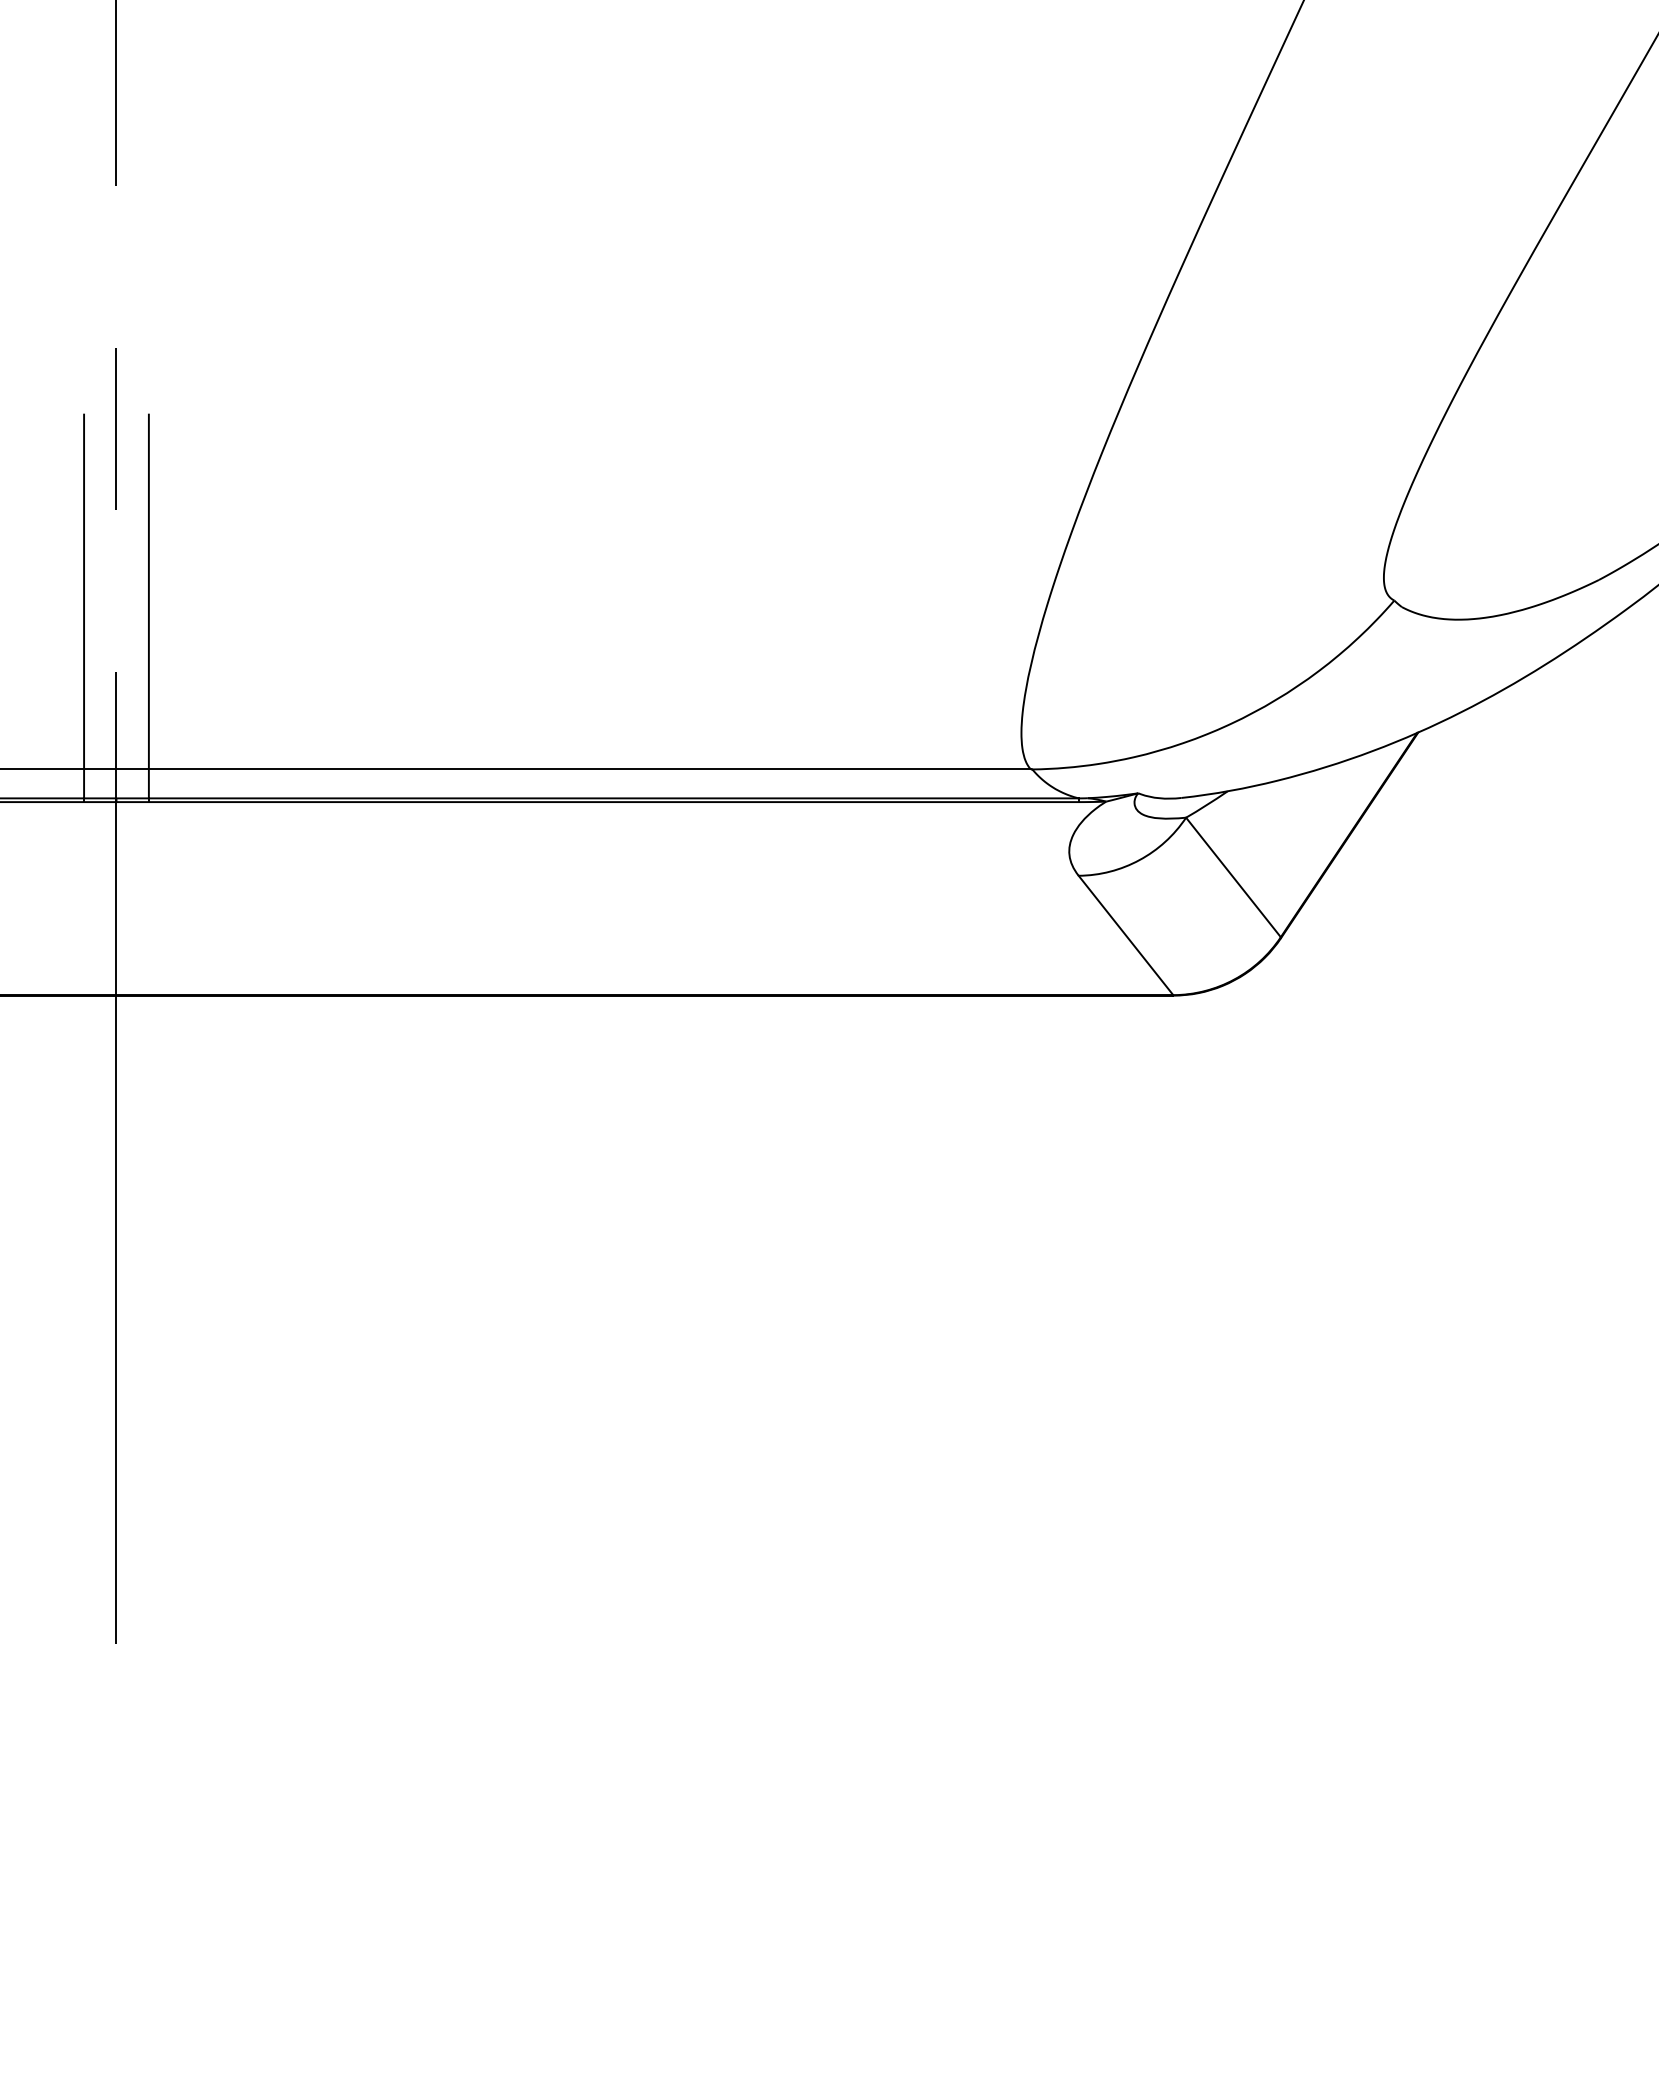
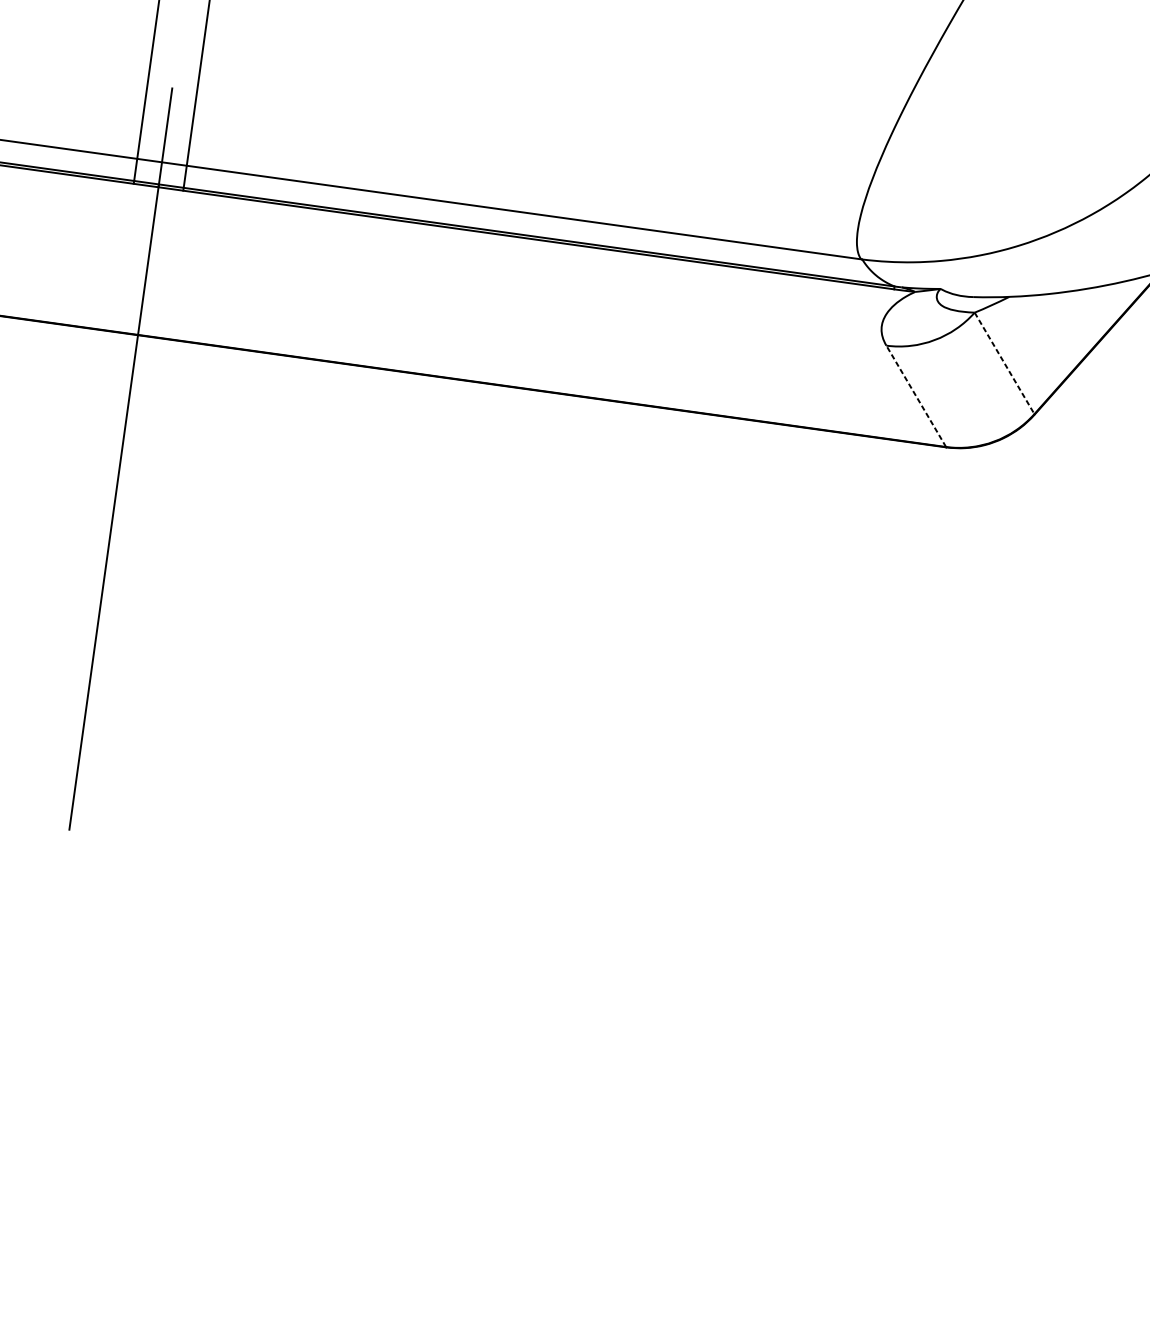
line: (1233, 877) -> (1004, 363), solid -> dashed
line: (1125, 935) -> (915, 396), solid -> dashed

